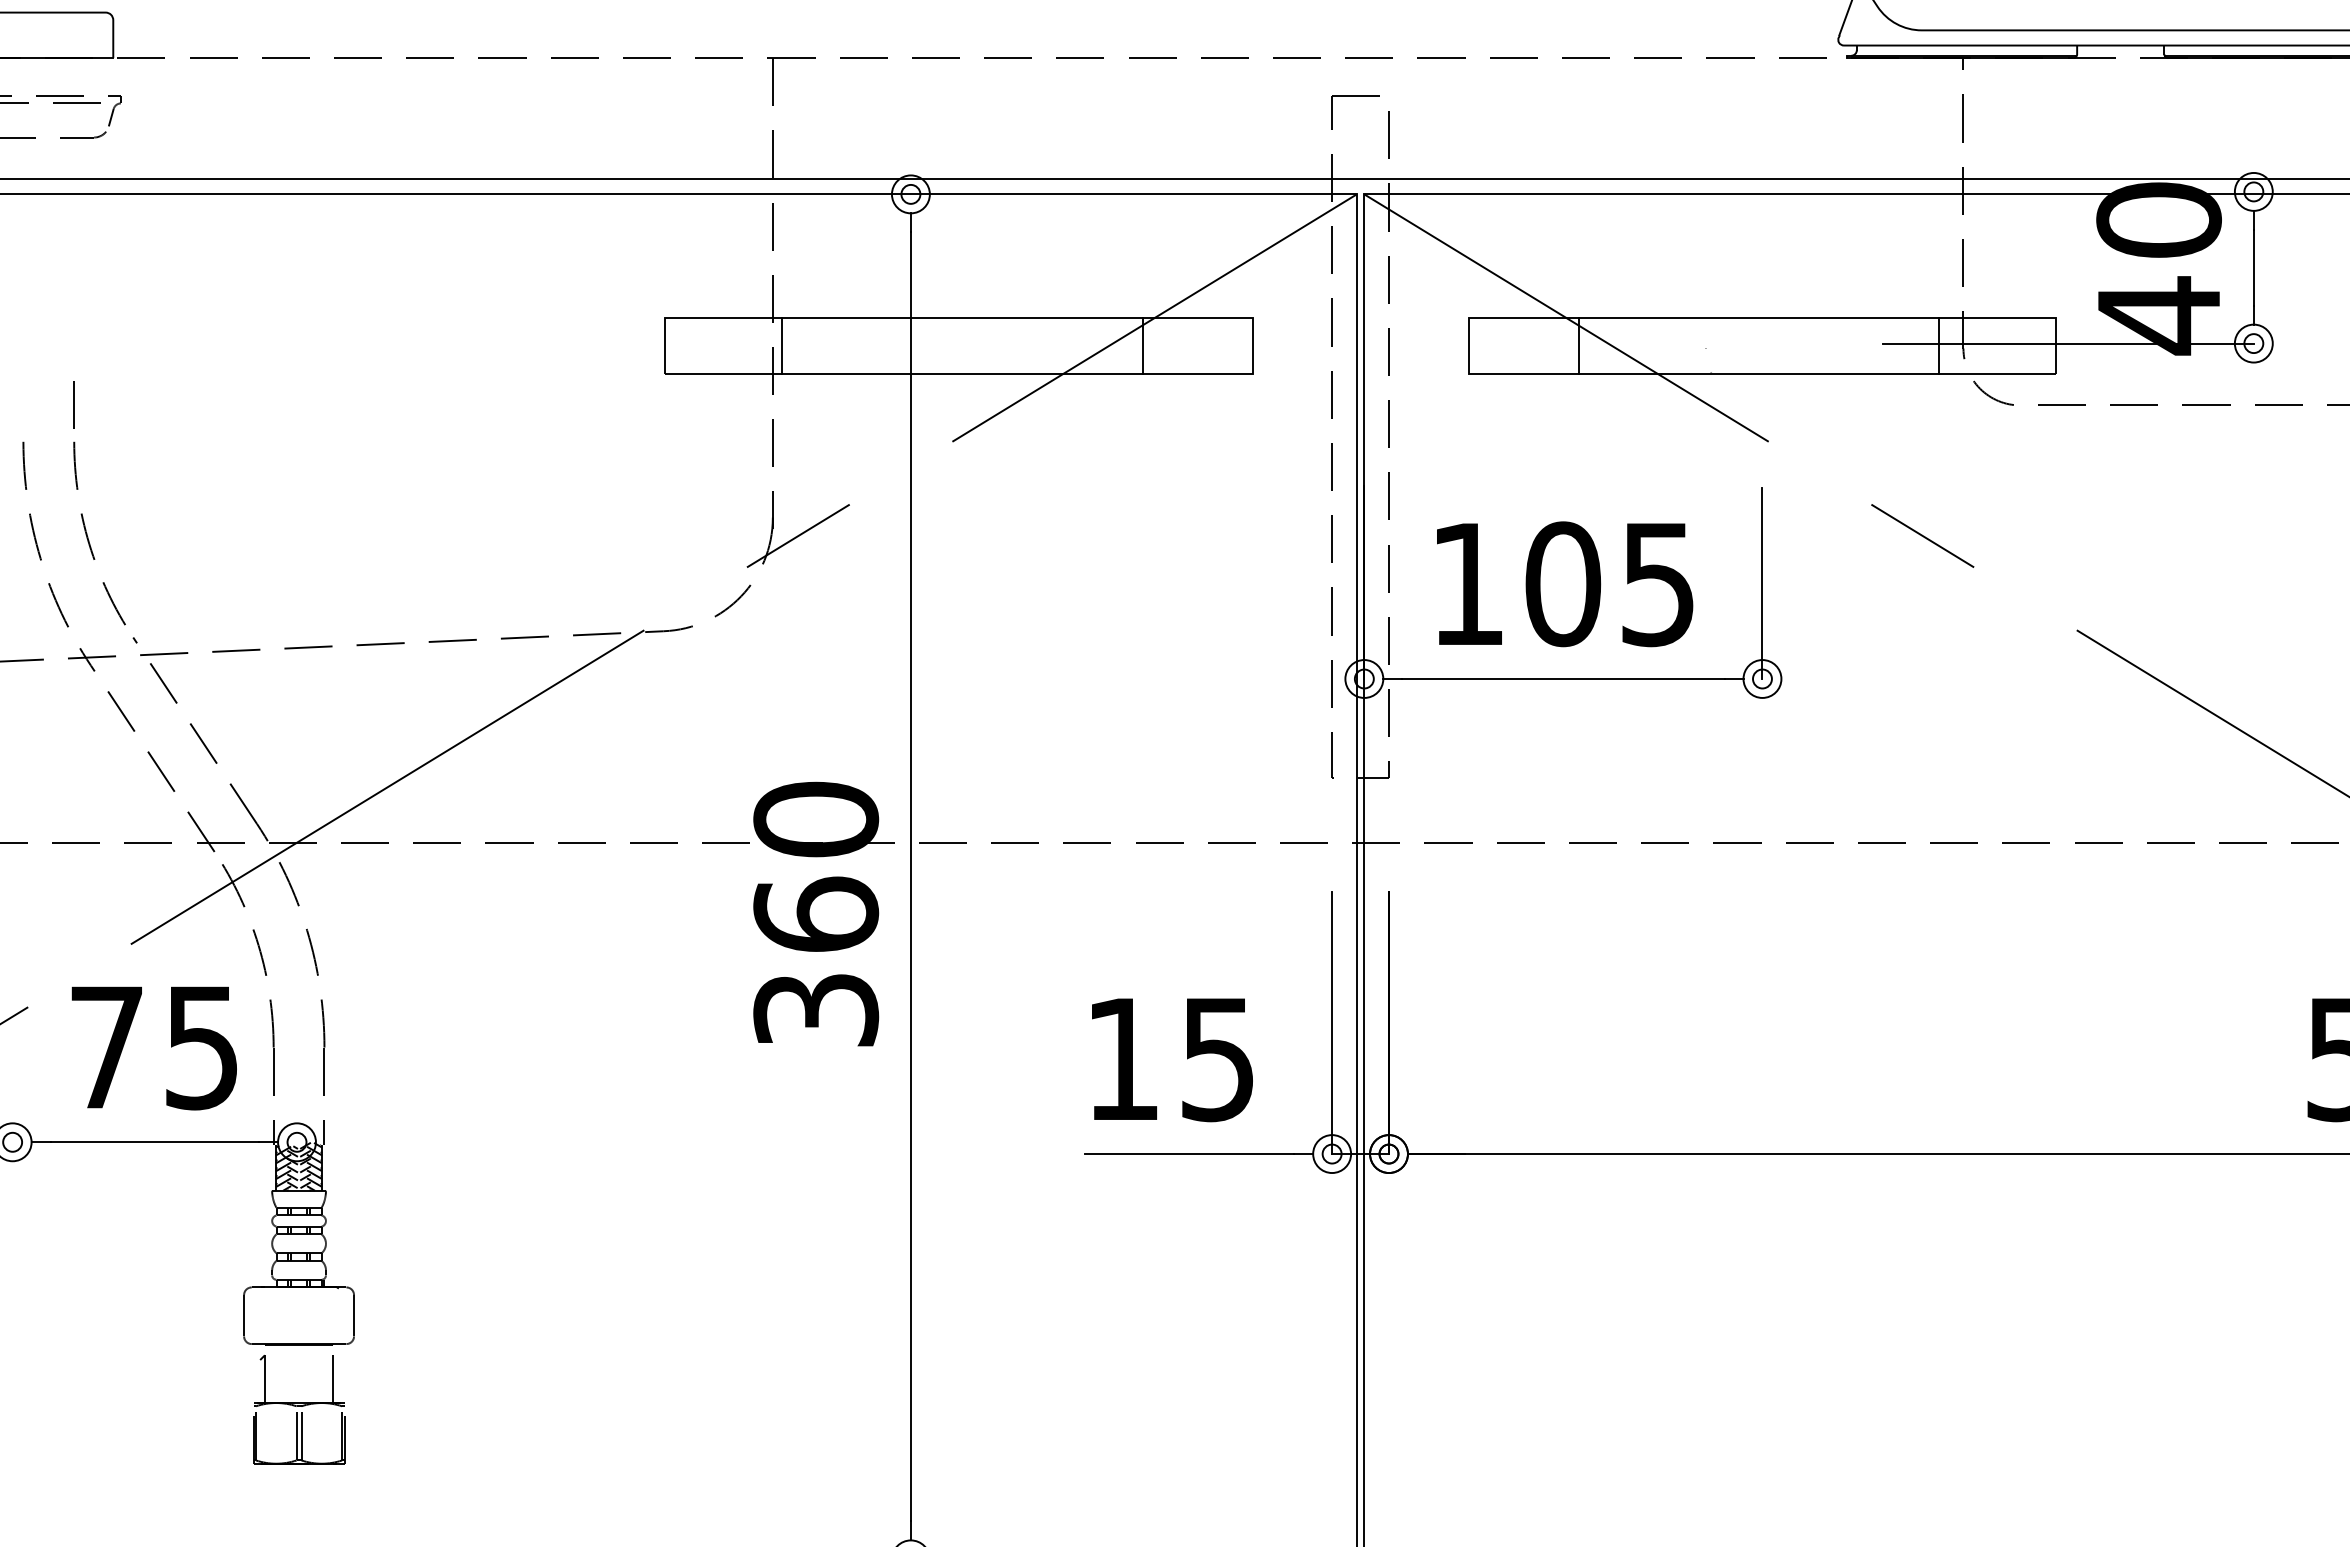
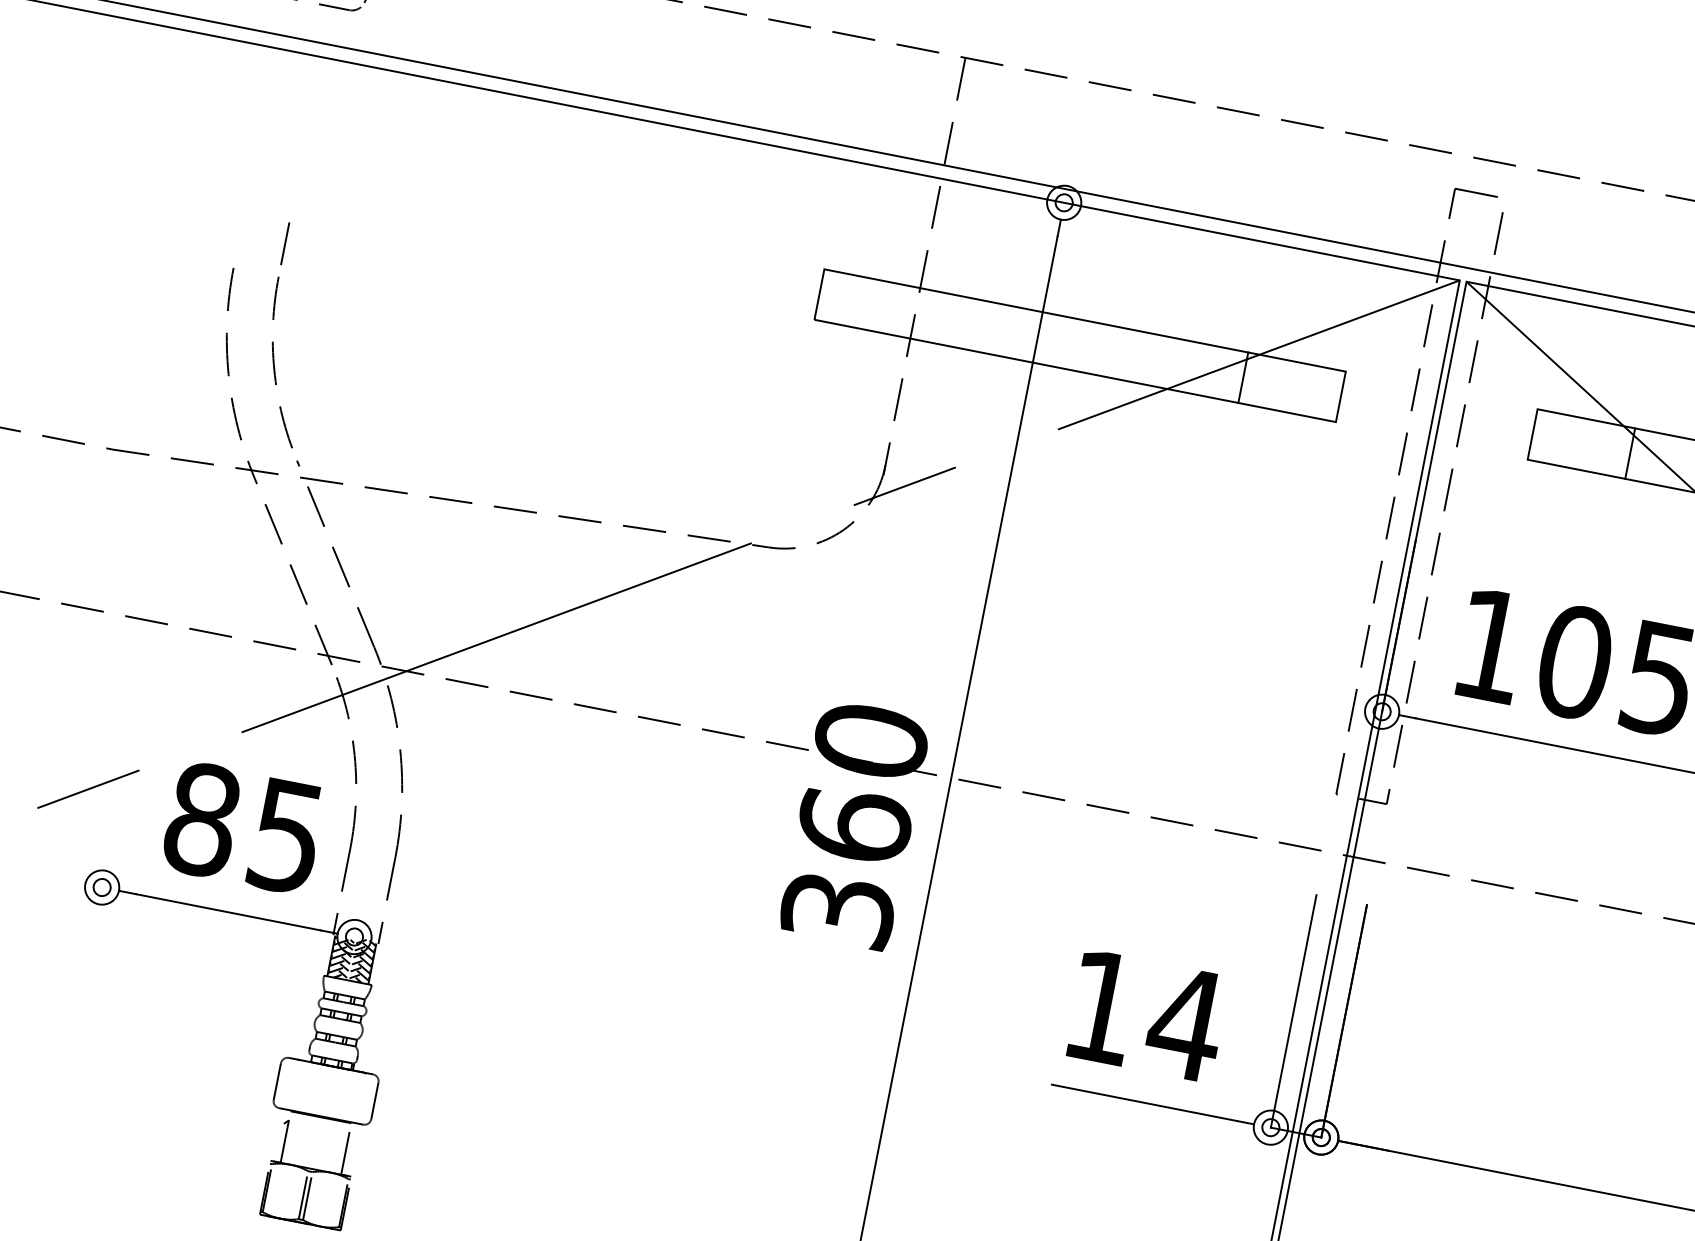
line: (782, 345) -> (923, 314), removed
text: (106, 1047) -> (201, 819), 75 -> 85
text: (1217, 1060) -> (1185, 1024), 15 -> 14

